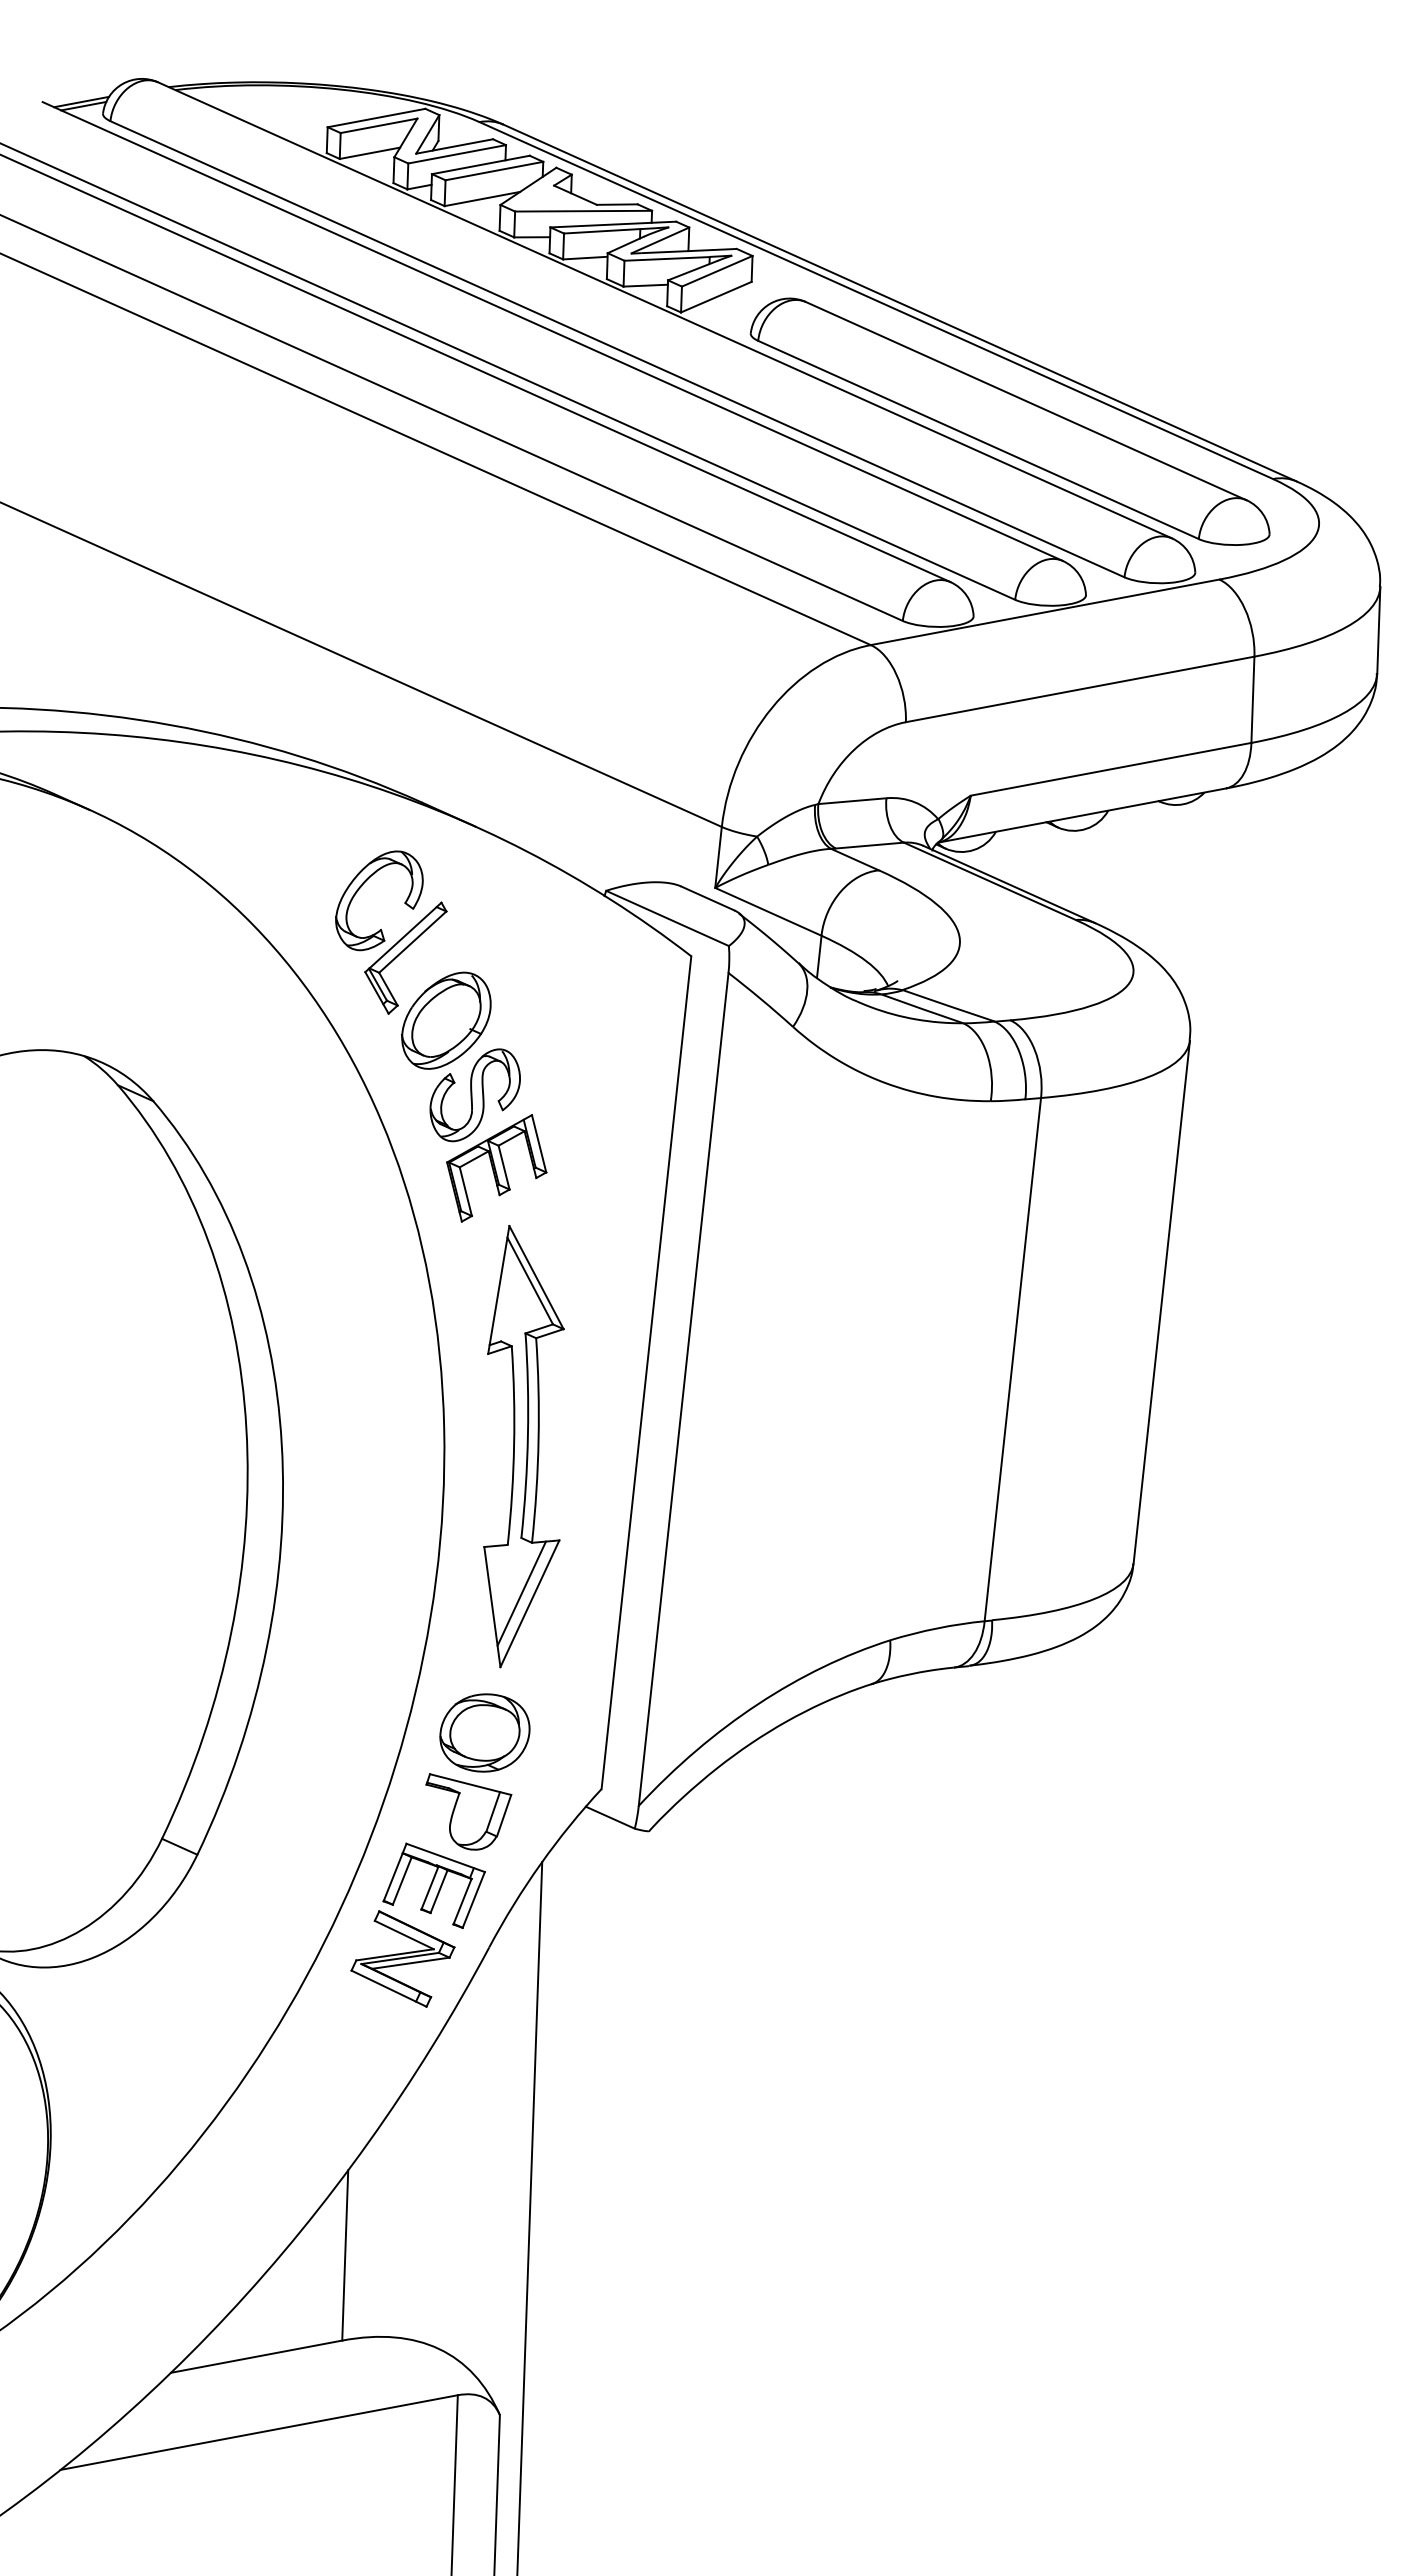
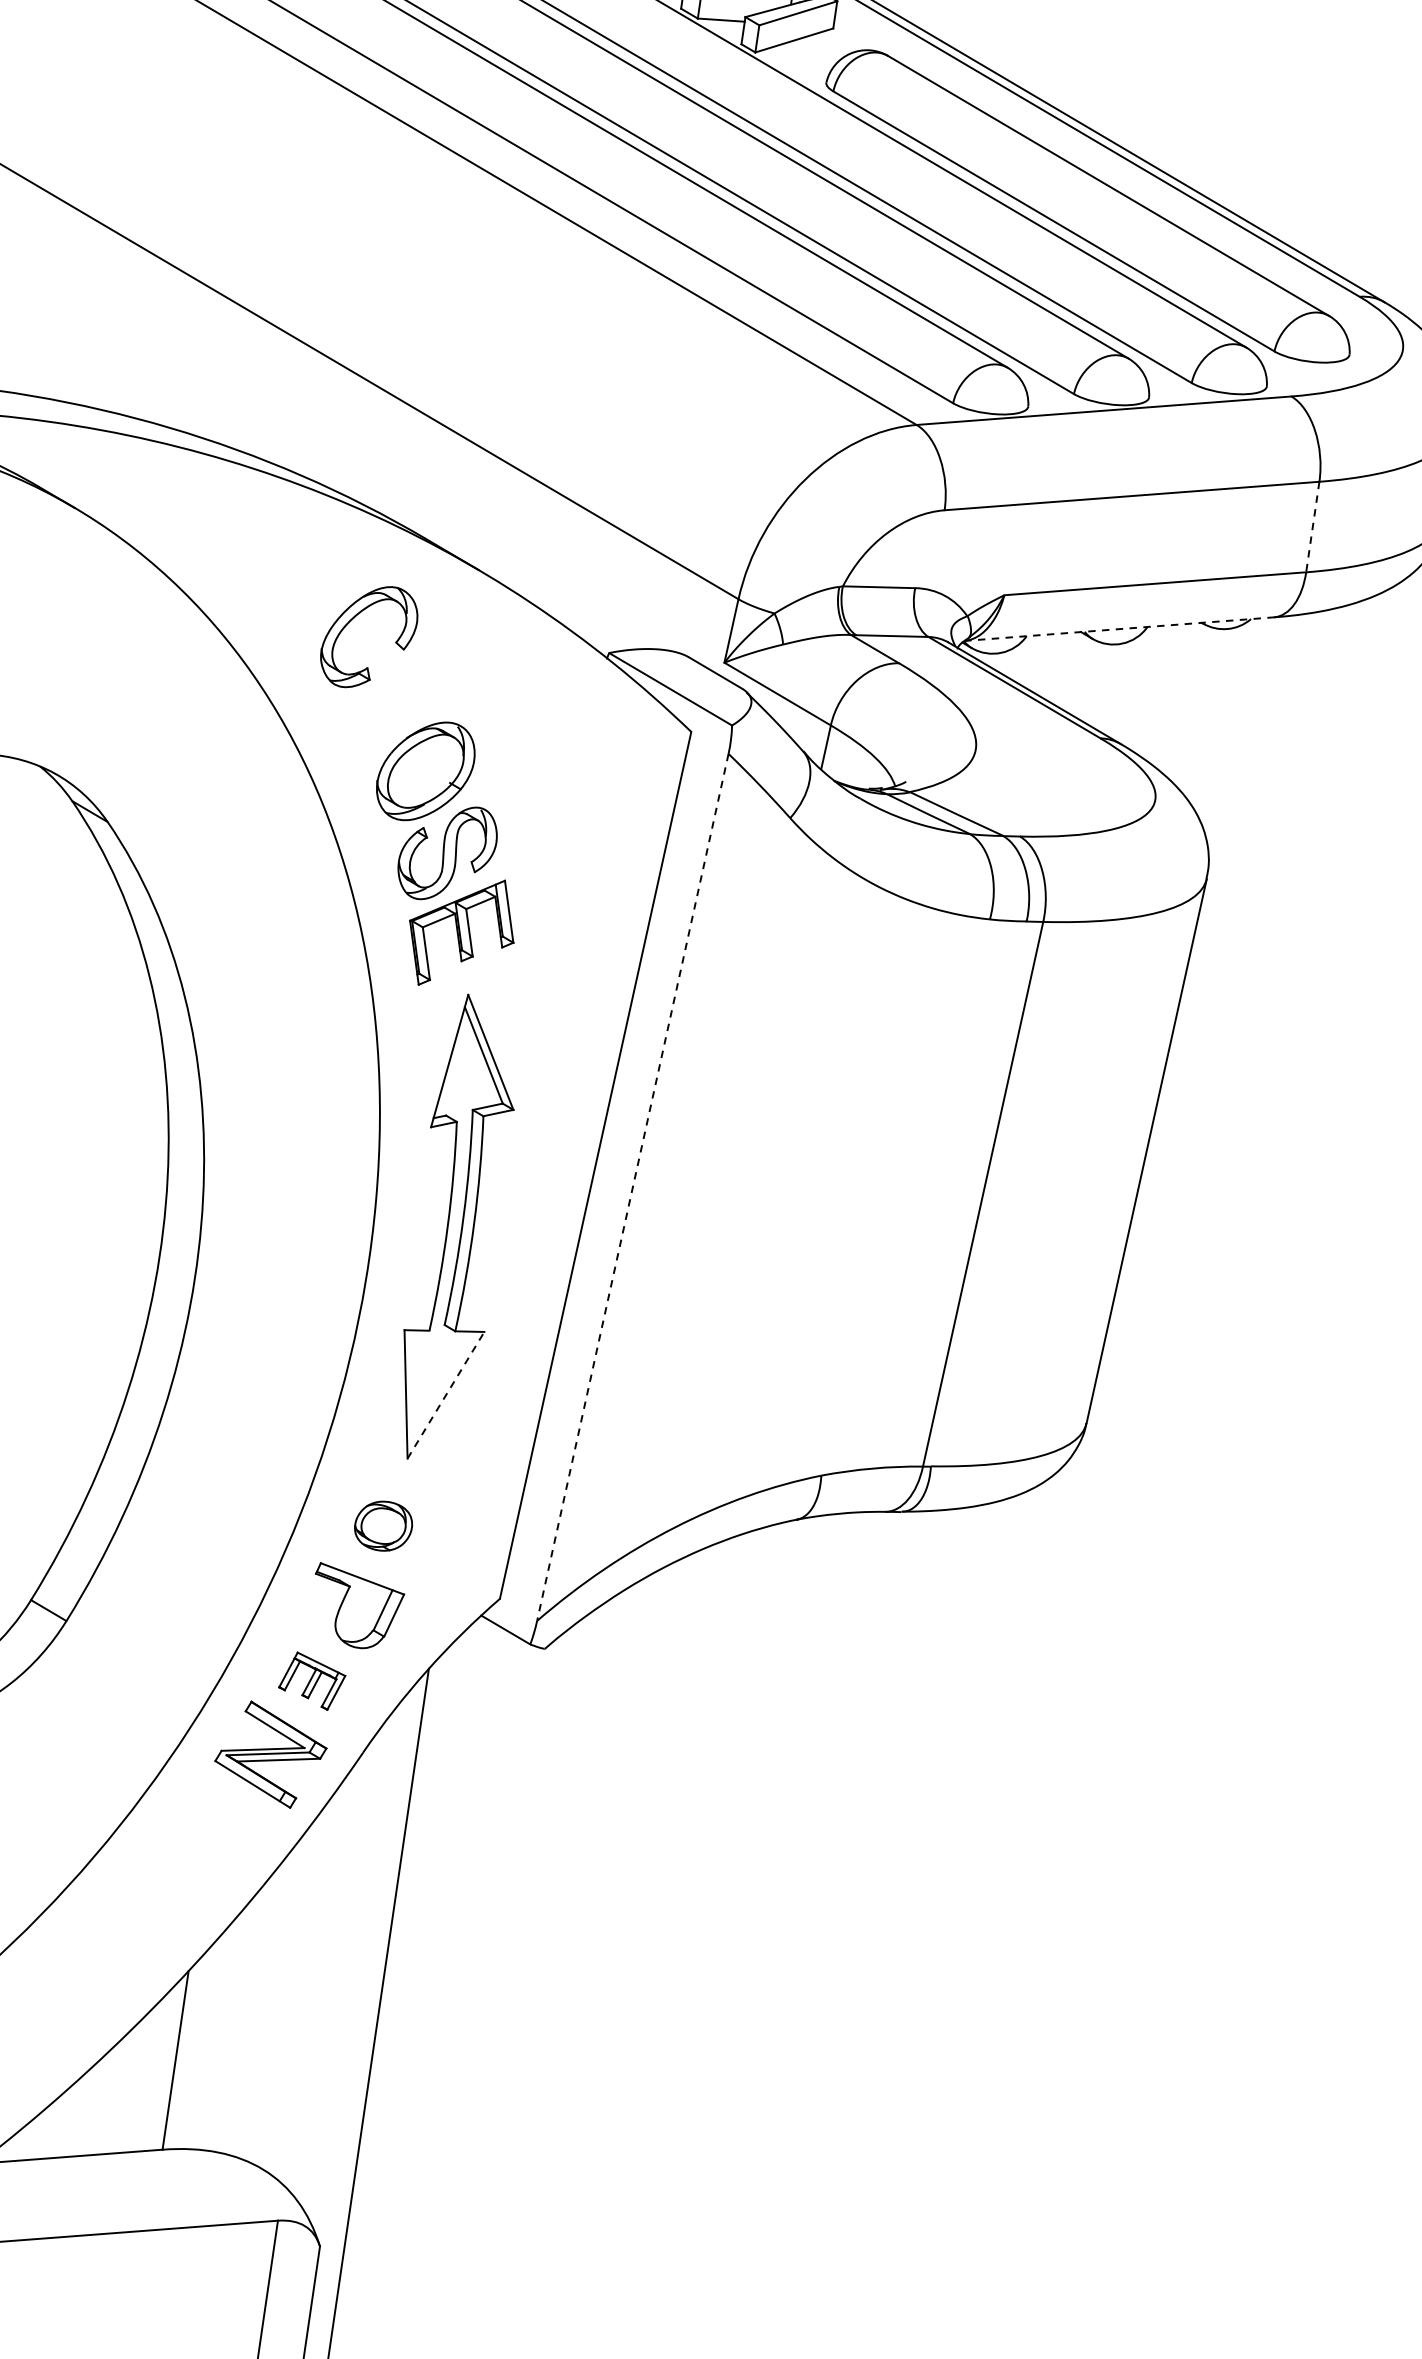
line: (1252, 700) -> (1312, 527), solid -> dashed
line: (1081, 815) -> (1118, 628), solid -> dashed
part: (405, 957) -> (390, 699), removed
line: (683, 1389) -> (632, 1187), solid -> dashed
line: (521, 1593) -> (438, 1383), removed
line: (529, 1603) -> (445, 1394), solid -> dashed
part: (484, 1732) -> (383, 1525), size x0.6
part: (433, 1885) -> (311, 1680), size x0.6

